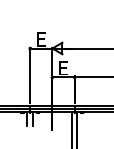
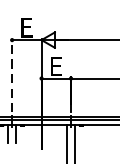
line: (30, 75) -> (12, 75), solid -> dashed

